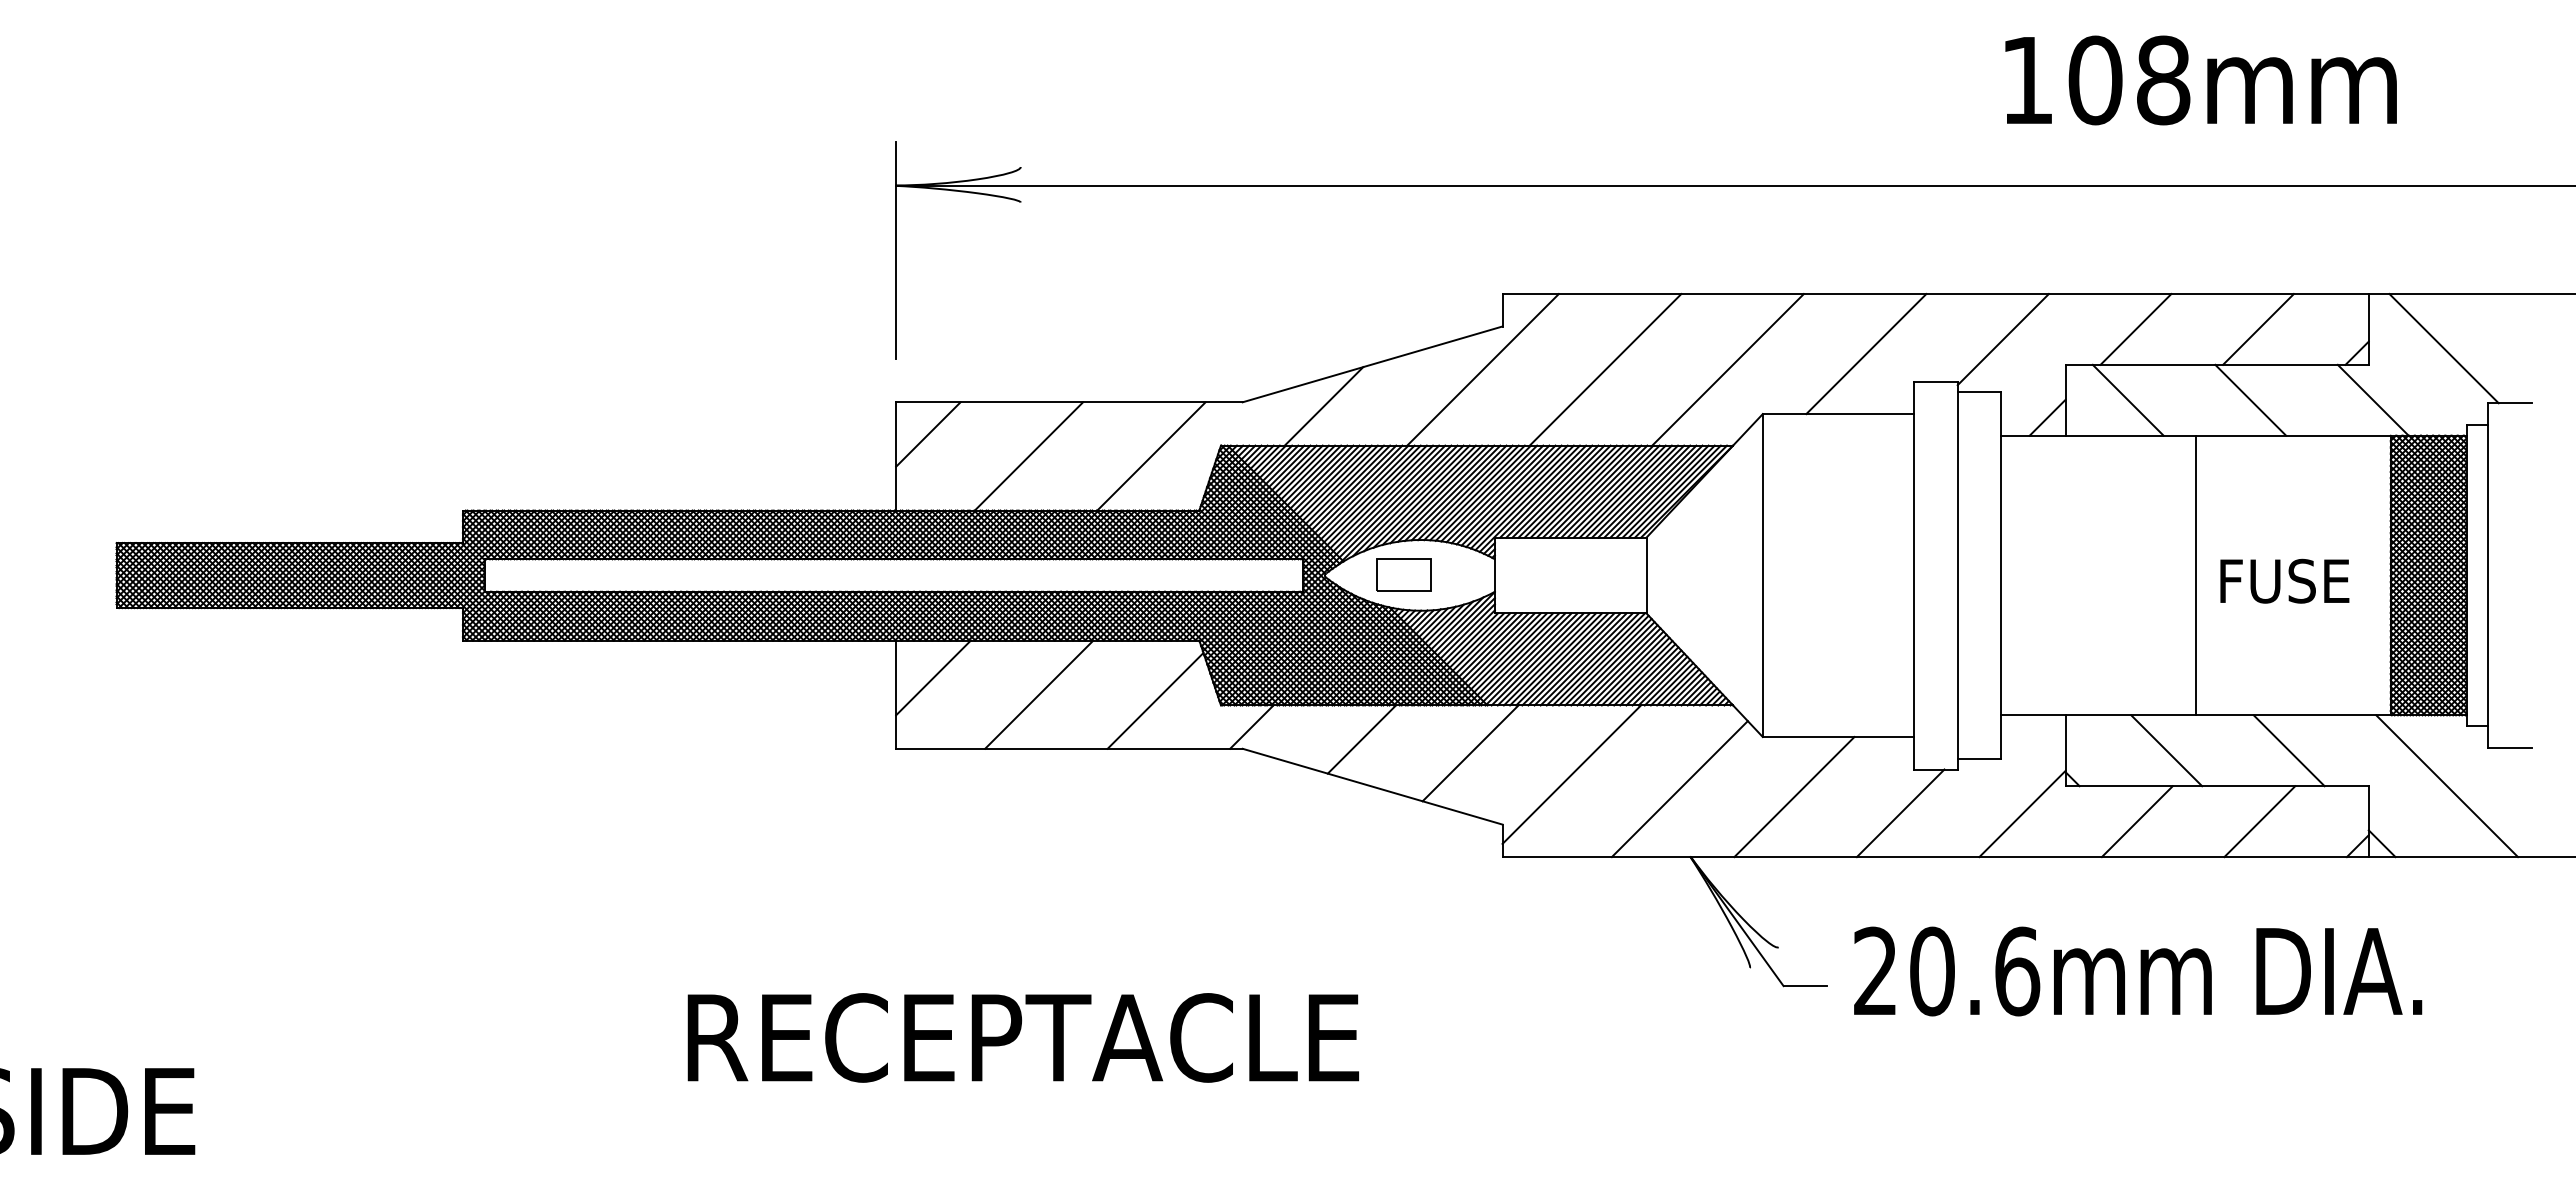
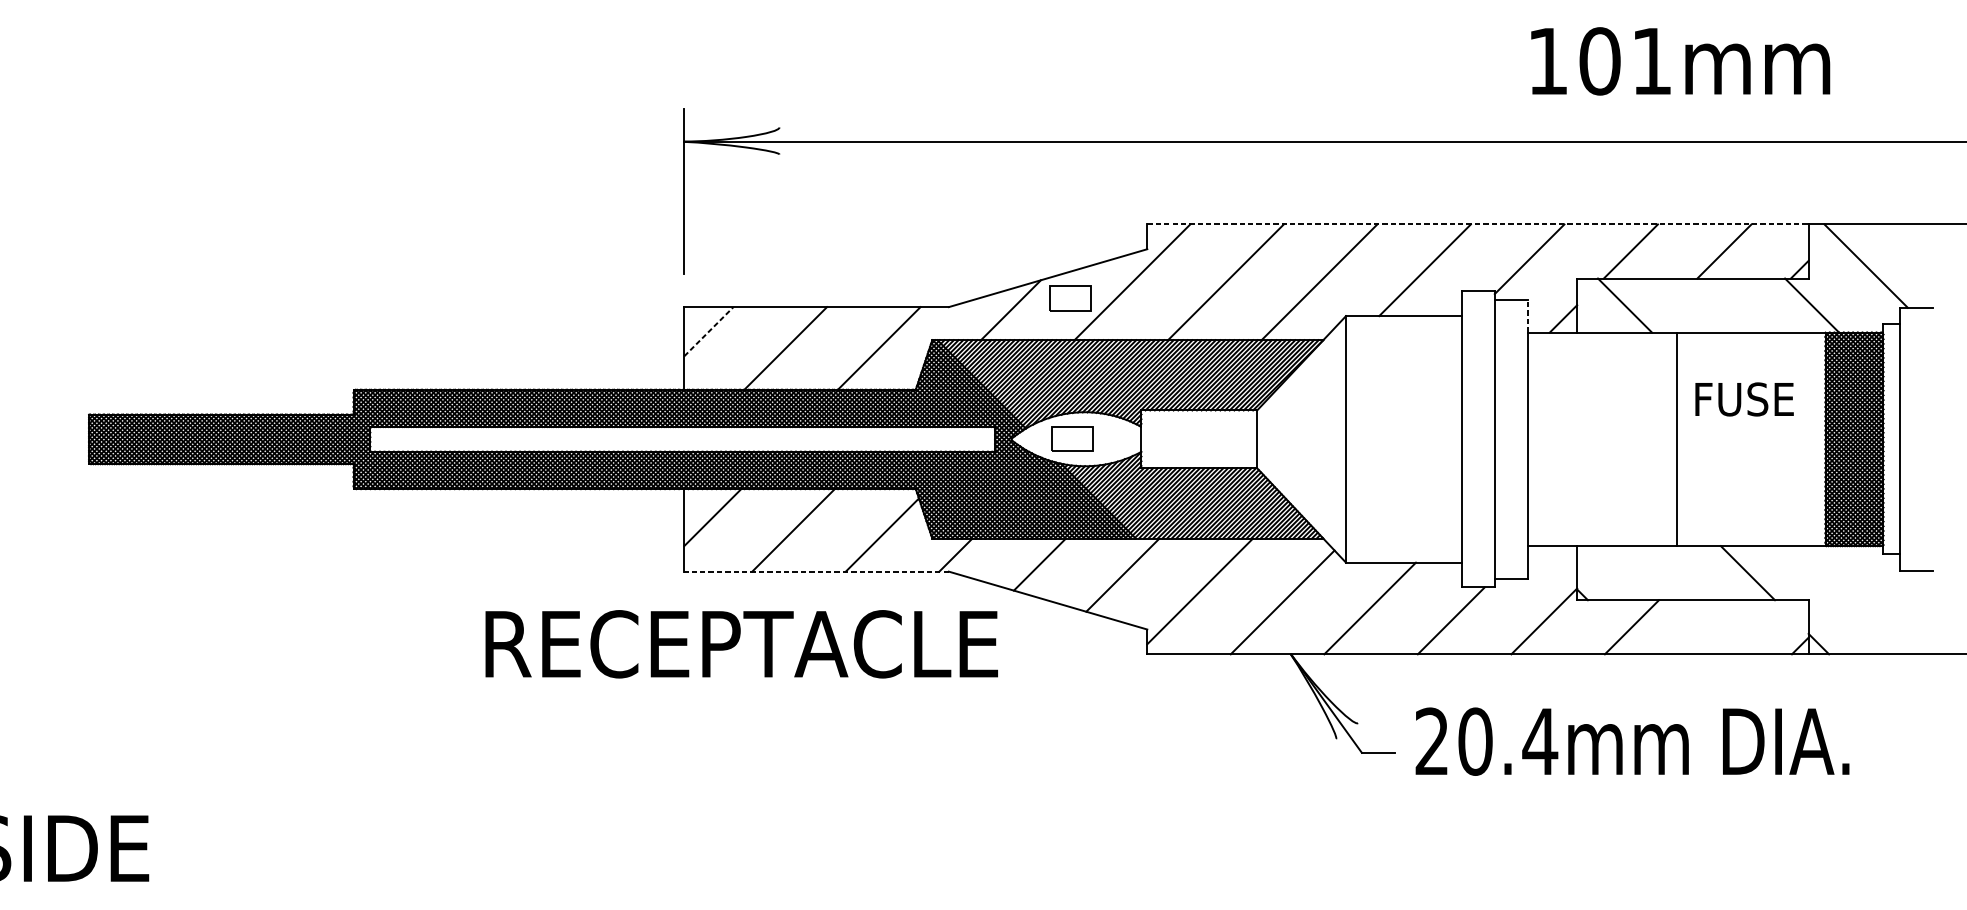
text: (2163, 80) -> (1651, 61), 108mm -> 101mm
line: (1936, 294) -> (1478, 224), solid -> dashed
part: (1401, 390) -> (1070, 298), added
line: (2250, 399) -> (1718, 304), removed
line: (2001, 414) -> (1528, 316), solid -> dashed
line: (928, 434) -> (709, 331), solid -> dashed
text: (2284, 580) -> (1744, 398), moved
line: (1068, 748) -> (815, 571), solid -> dashed
line: (2166, 750) -> (1654, 572), removed
line: (2447, 786) -> (1868, 600), removed
line: (2259, 821) -> (1725, 627), removed
text: (2016, 971) -> (1539, 741), 20.6mm -> 20.4mm
text: (1022, 1037) -> (741, 643), moved

